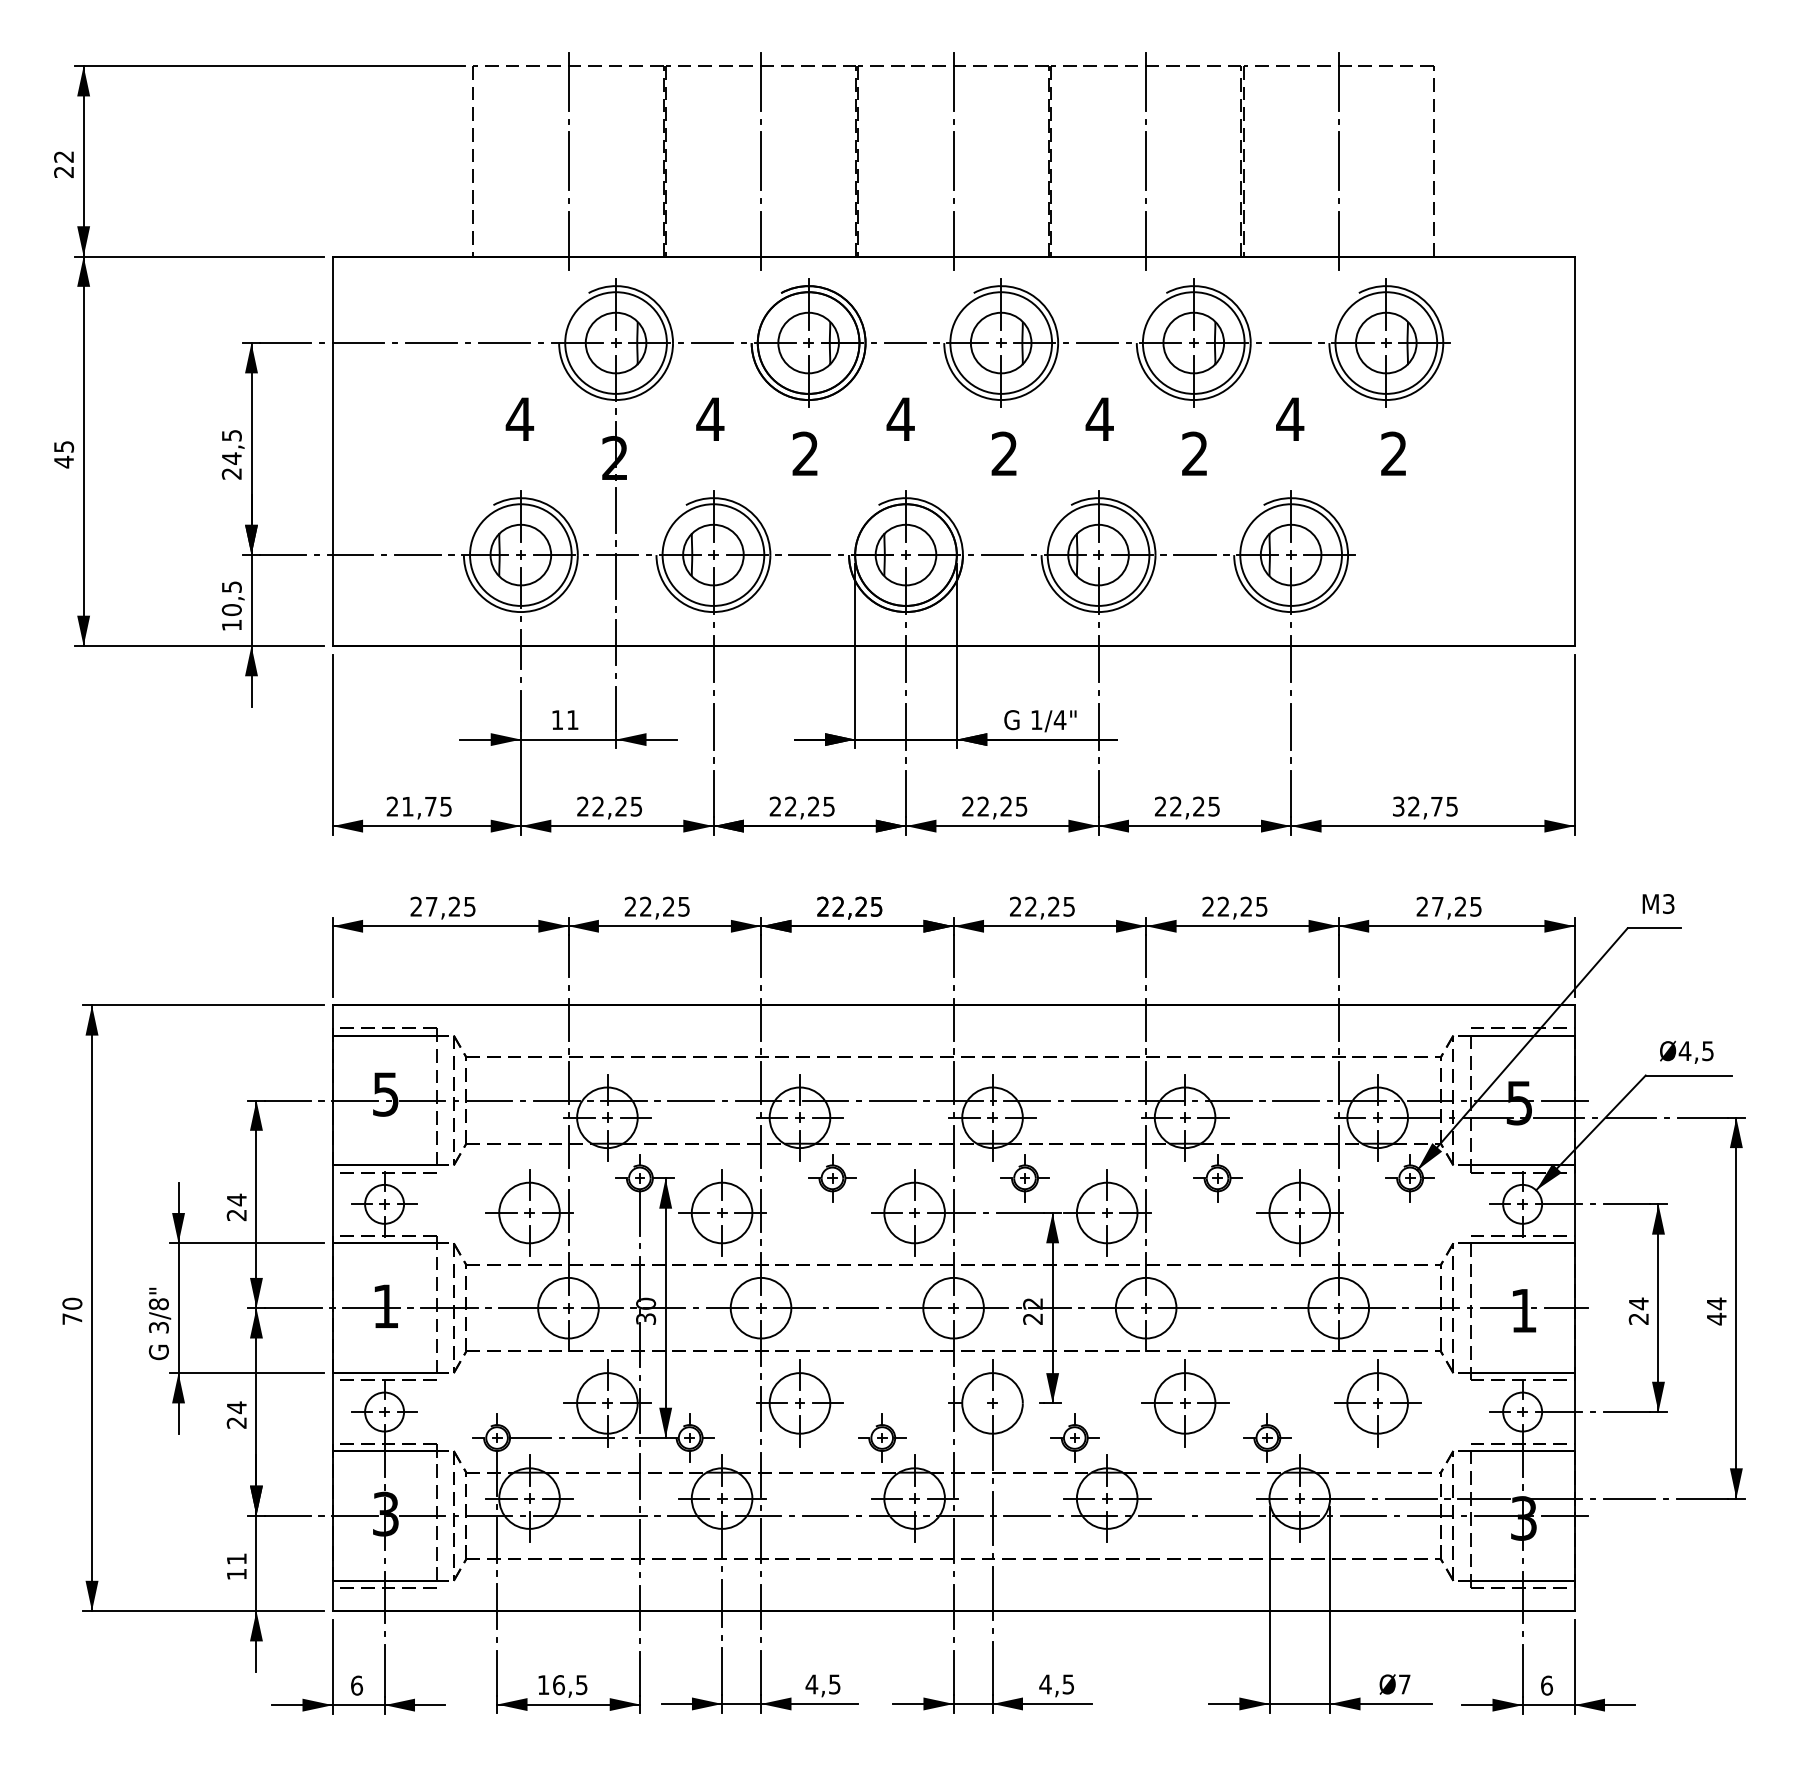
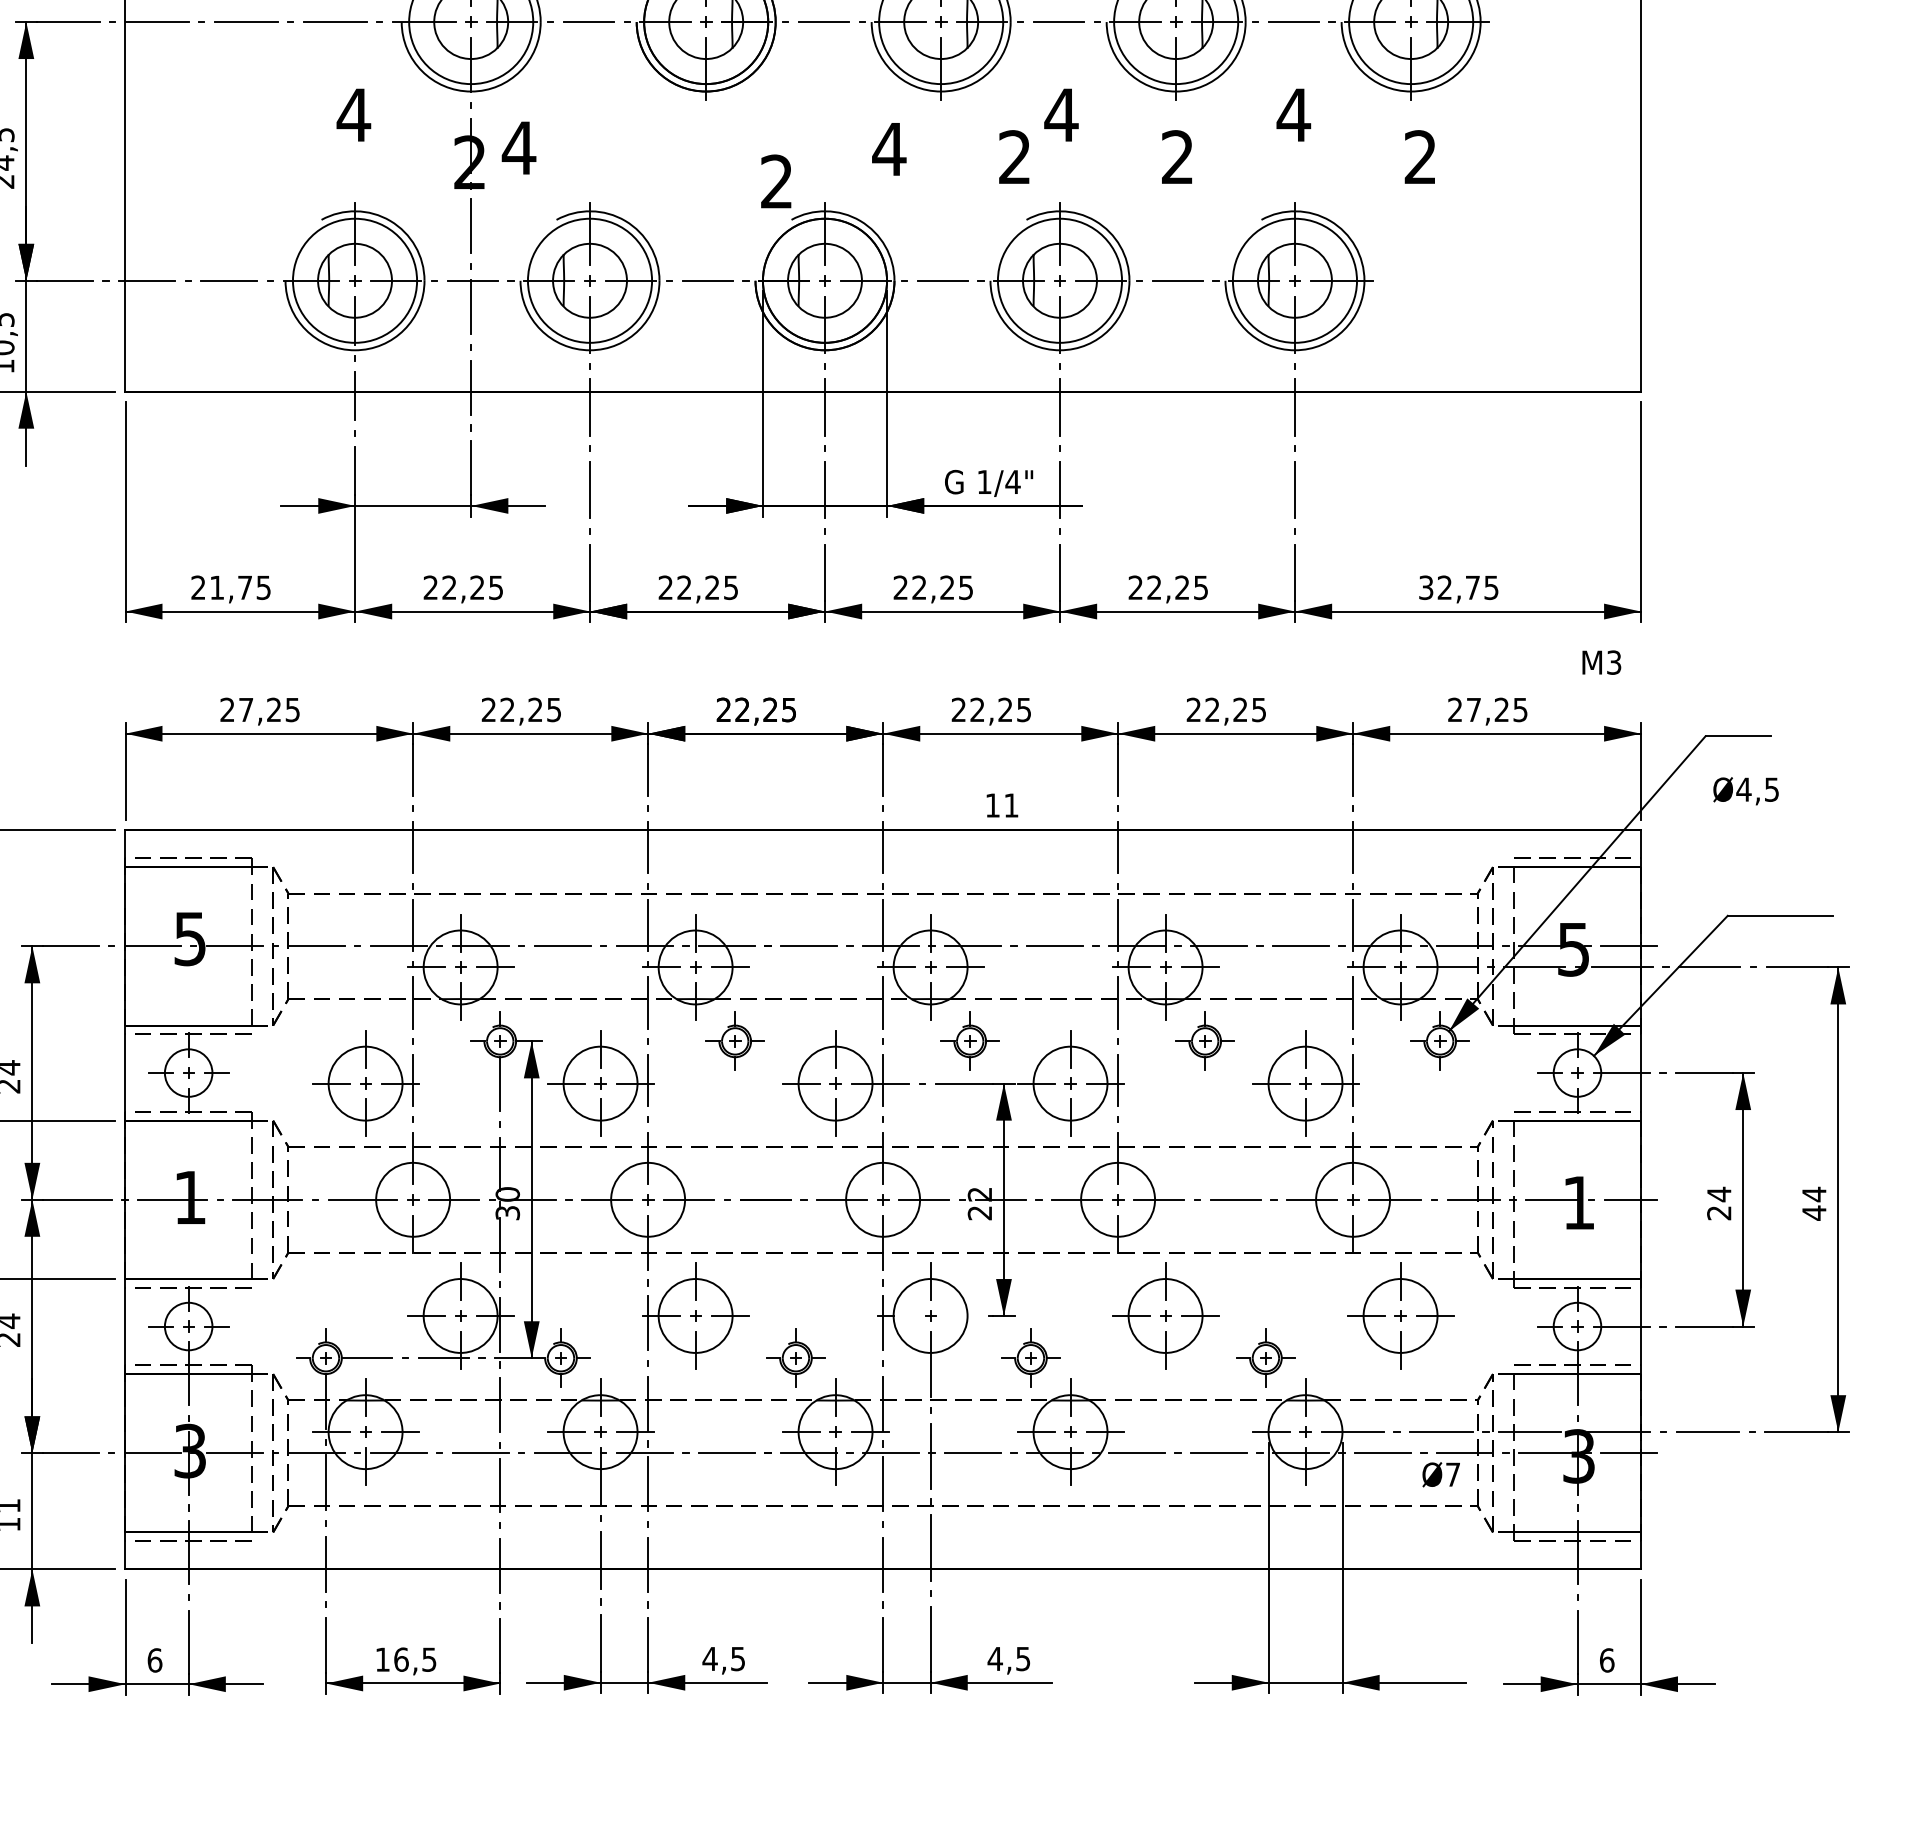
text: (710, 418) -> (519, 147), moved
text: (900, 418) -> (889, 148), moved
text: (804, 453) -> (775, 181), moved
text: (1003, 453) -> (1013, 156), moved
text: (565, 719) -> (1002, 804), moved
text: (1658, 904) -> (1601, 663), moved
text: (1686, 1051) -> (1745, 790), moved
text: (1394, 1684) -> (1440, 1474), moved

